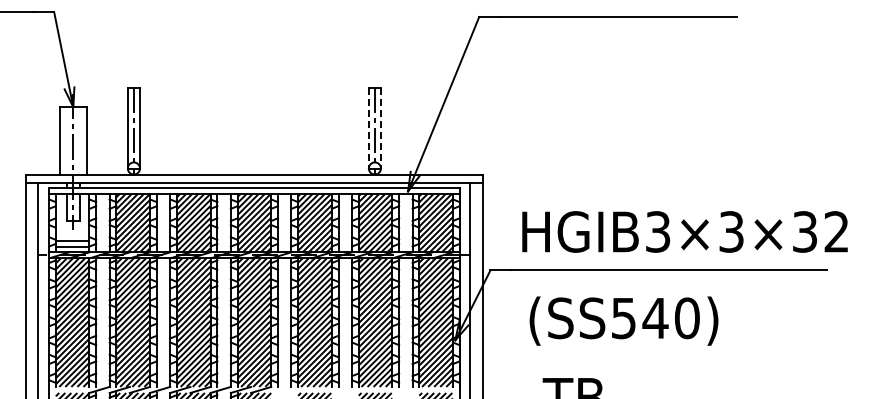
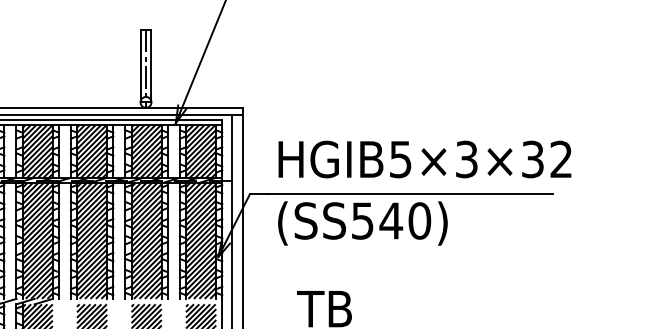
line: (368, 128) -> (140, 66), dashed -> solid
line: (380, 128) -> (151, 66), dashed -> solid
text: (658, 231) -> (401, 159), HGIB3×3×32 -> HGIB5×3×32
text: (623, 320) -> (362, 222), moved

